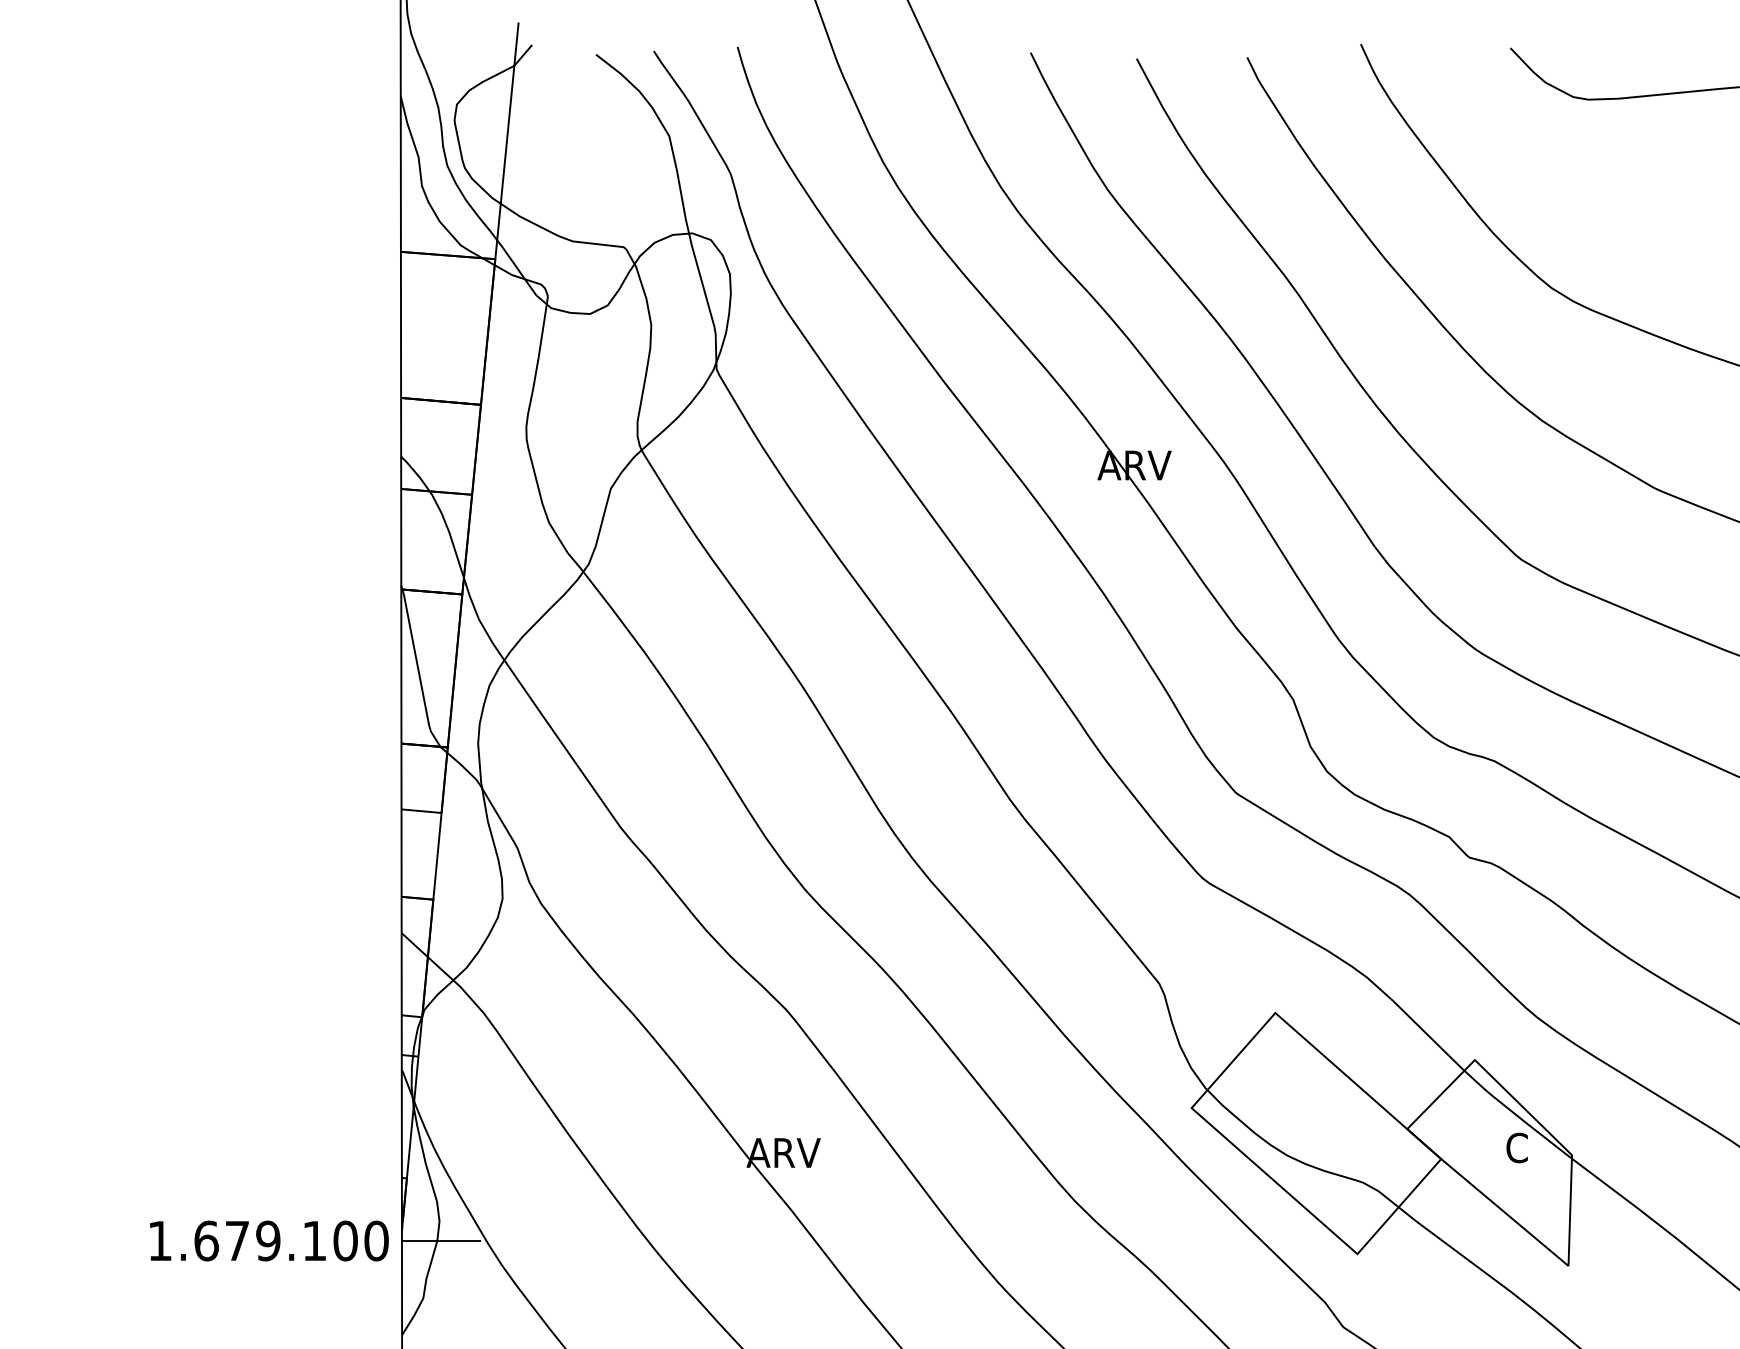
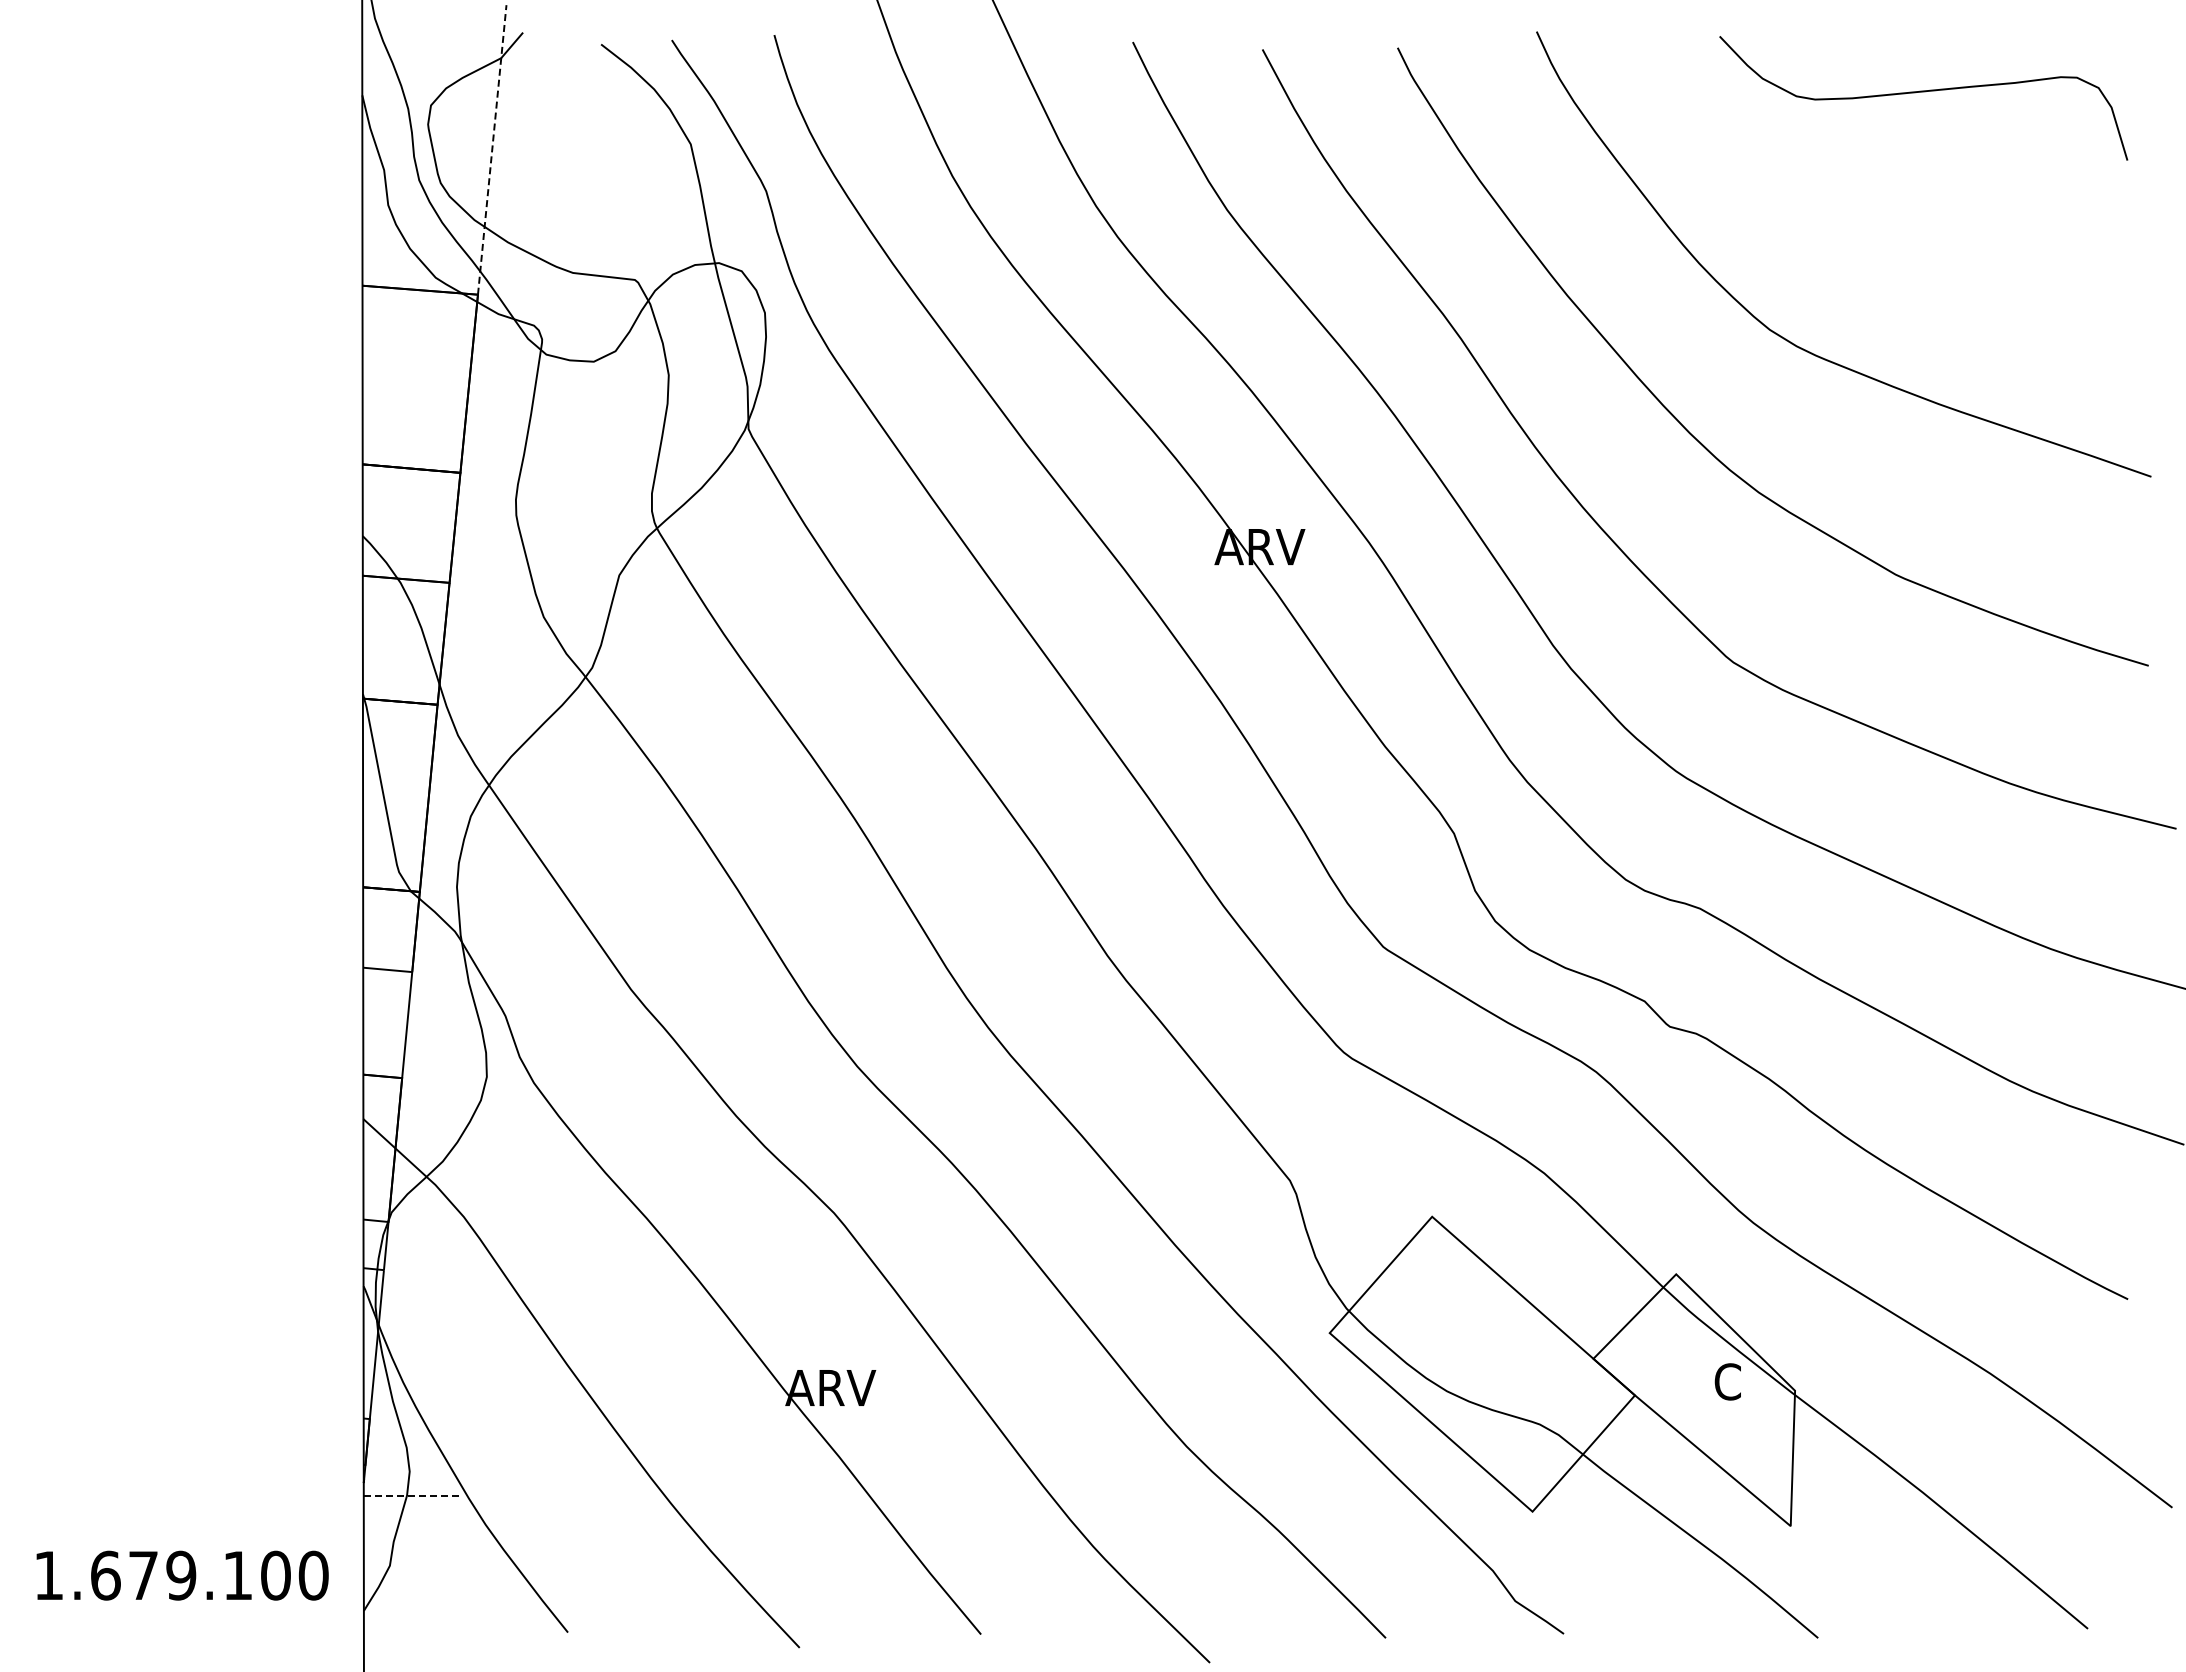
line: (507, 140) -> (492, 149), solid -> dashed
text: (269, 1240) -> (182, 1575), moved
line: (441, 1240) -> (412, 1495), solid -> dashed

